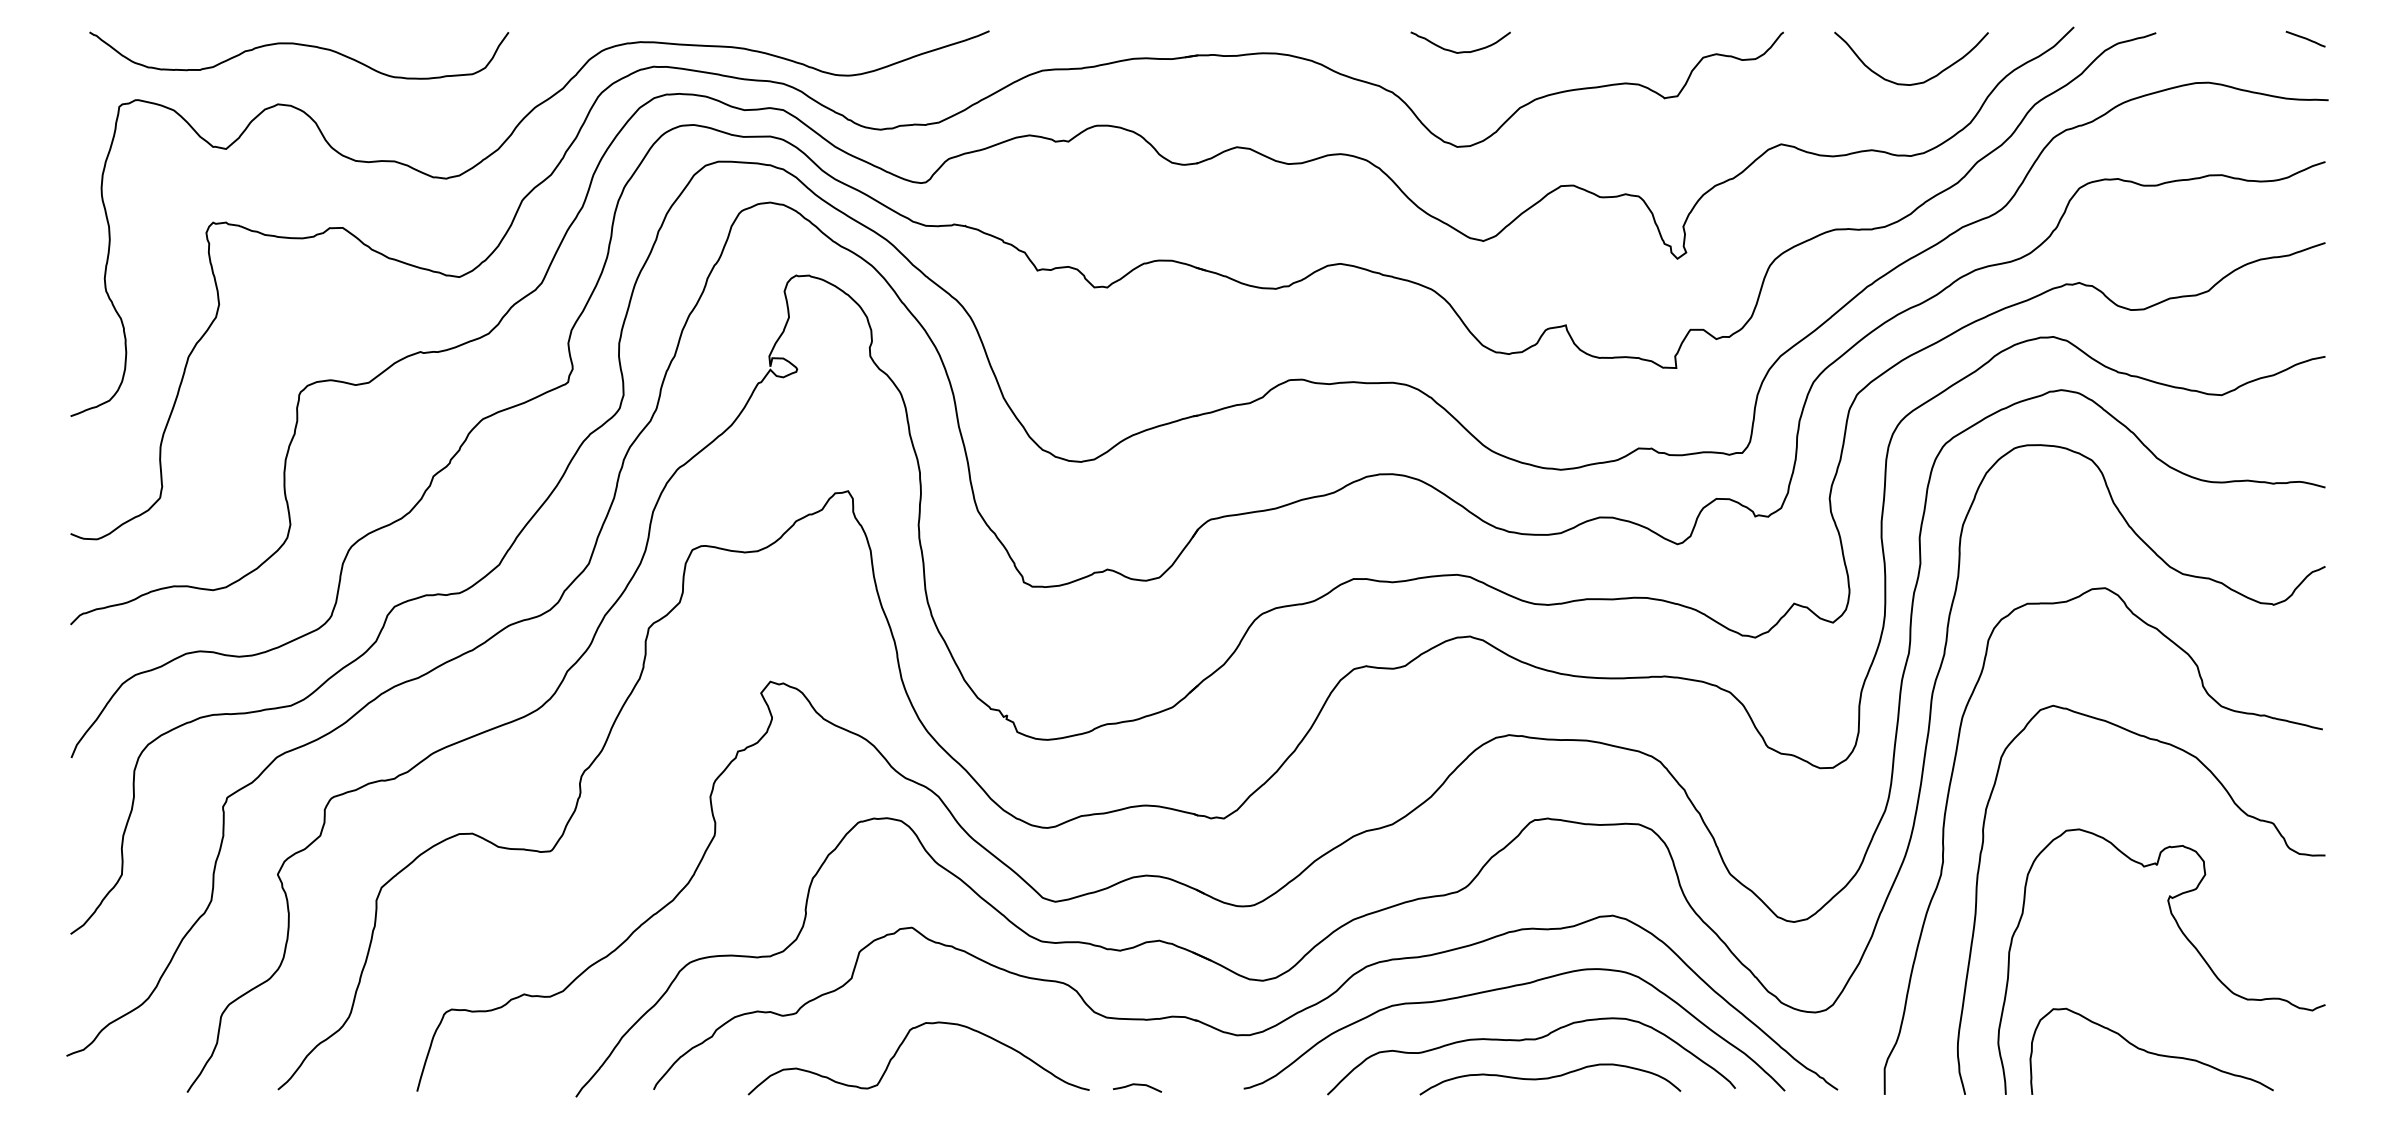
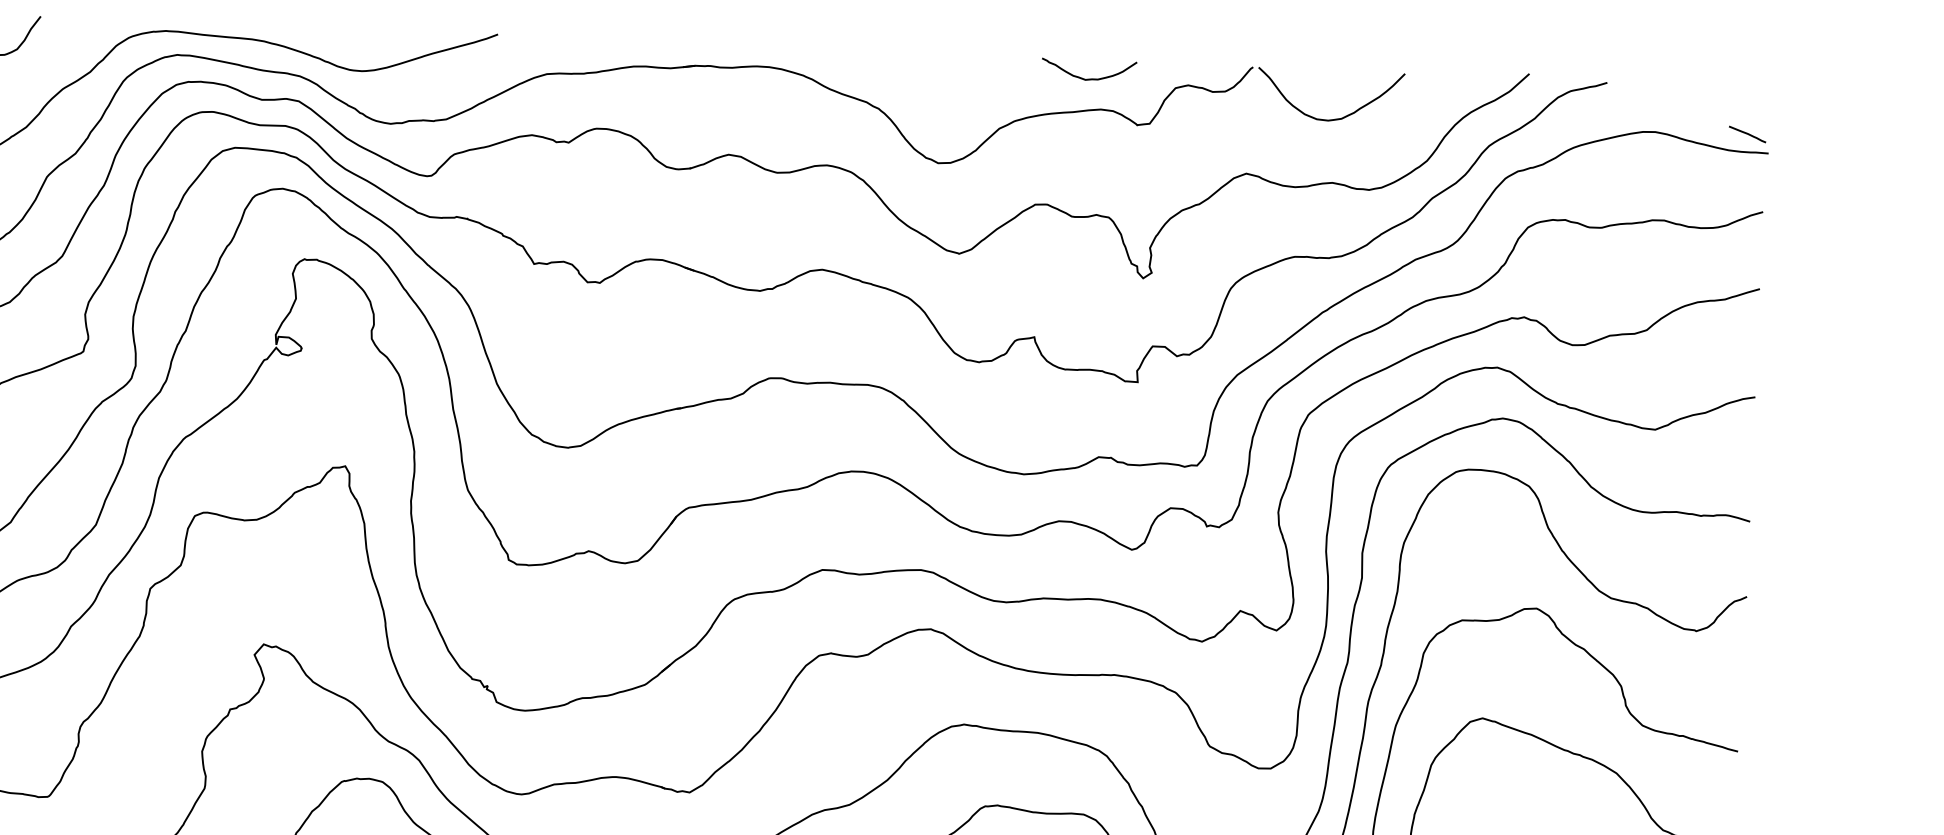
line: (2305, 38) -> (1747, 133), moved
curve: (1460, 51) -> (1088, 78), moved
curve: (1917, 82) -> (1335, 118), moved

